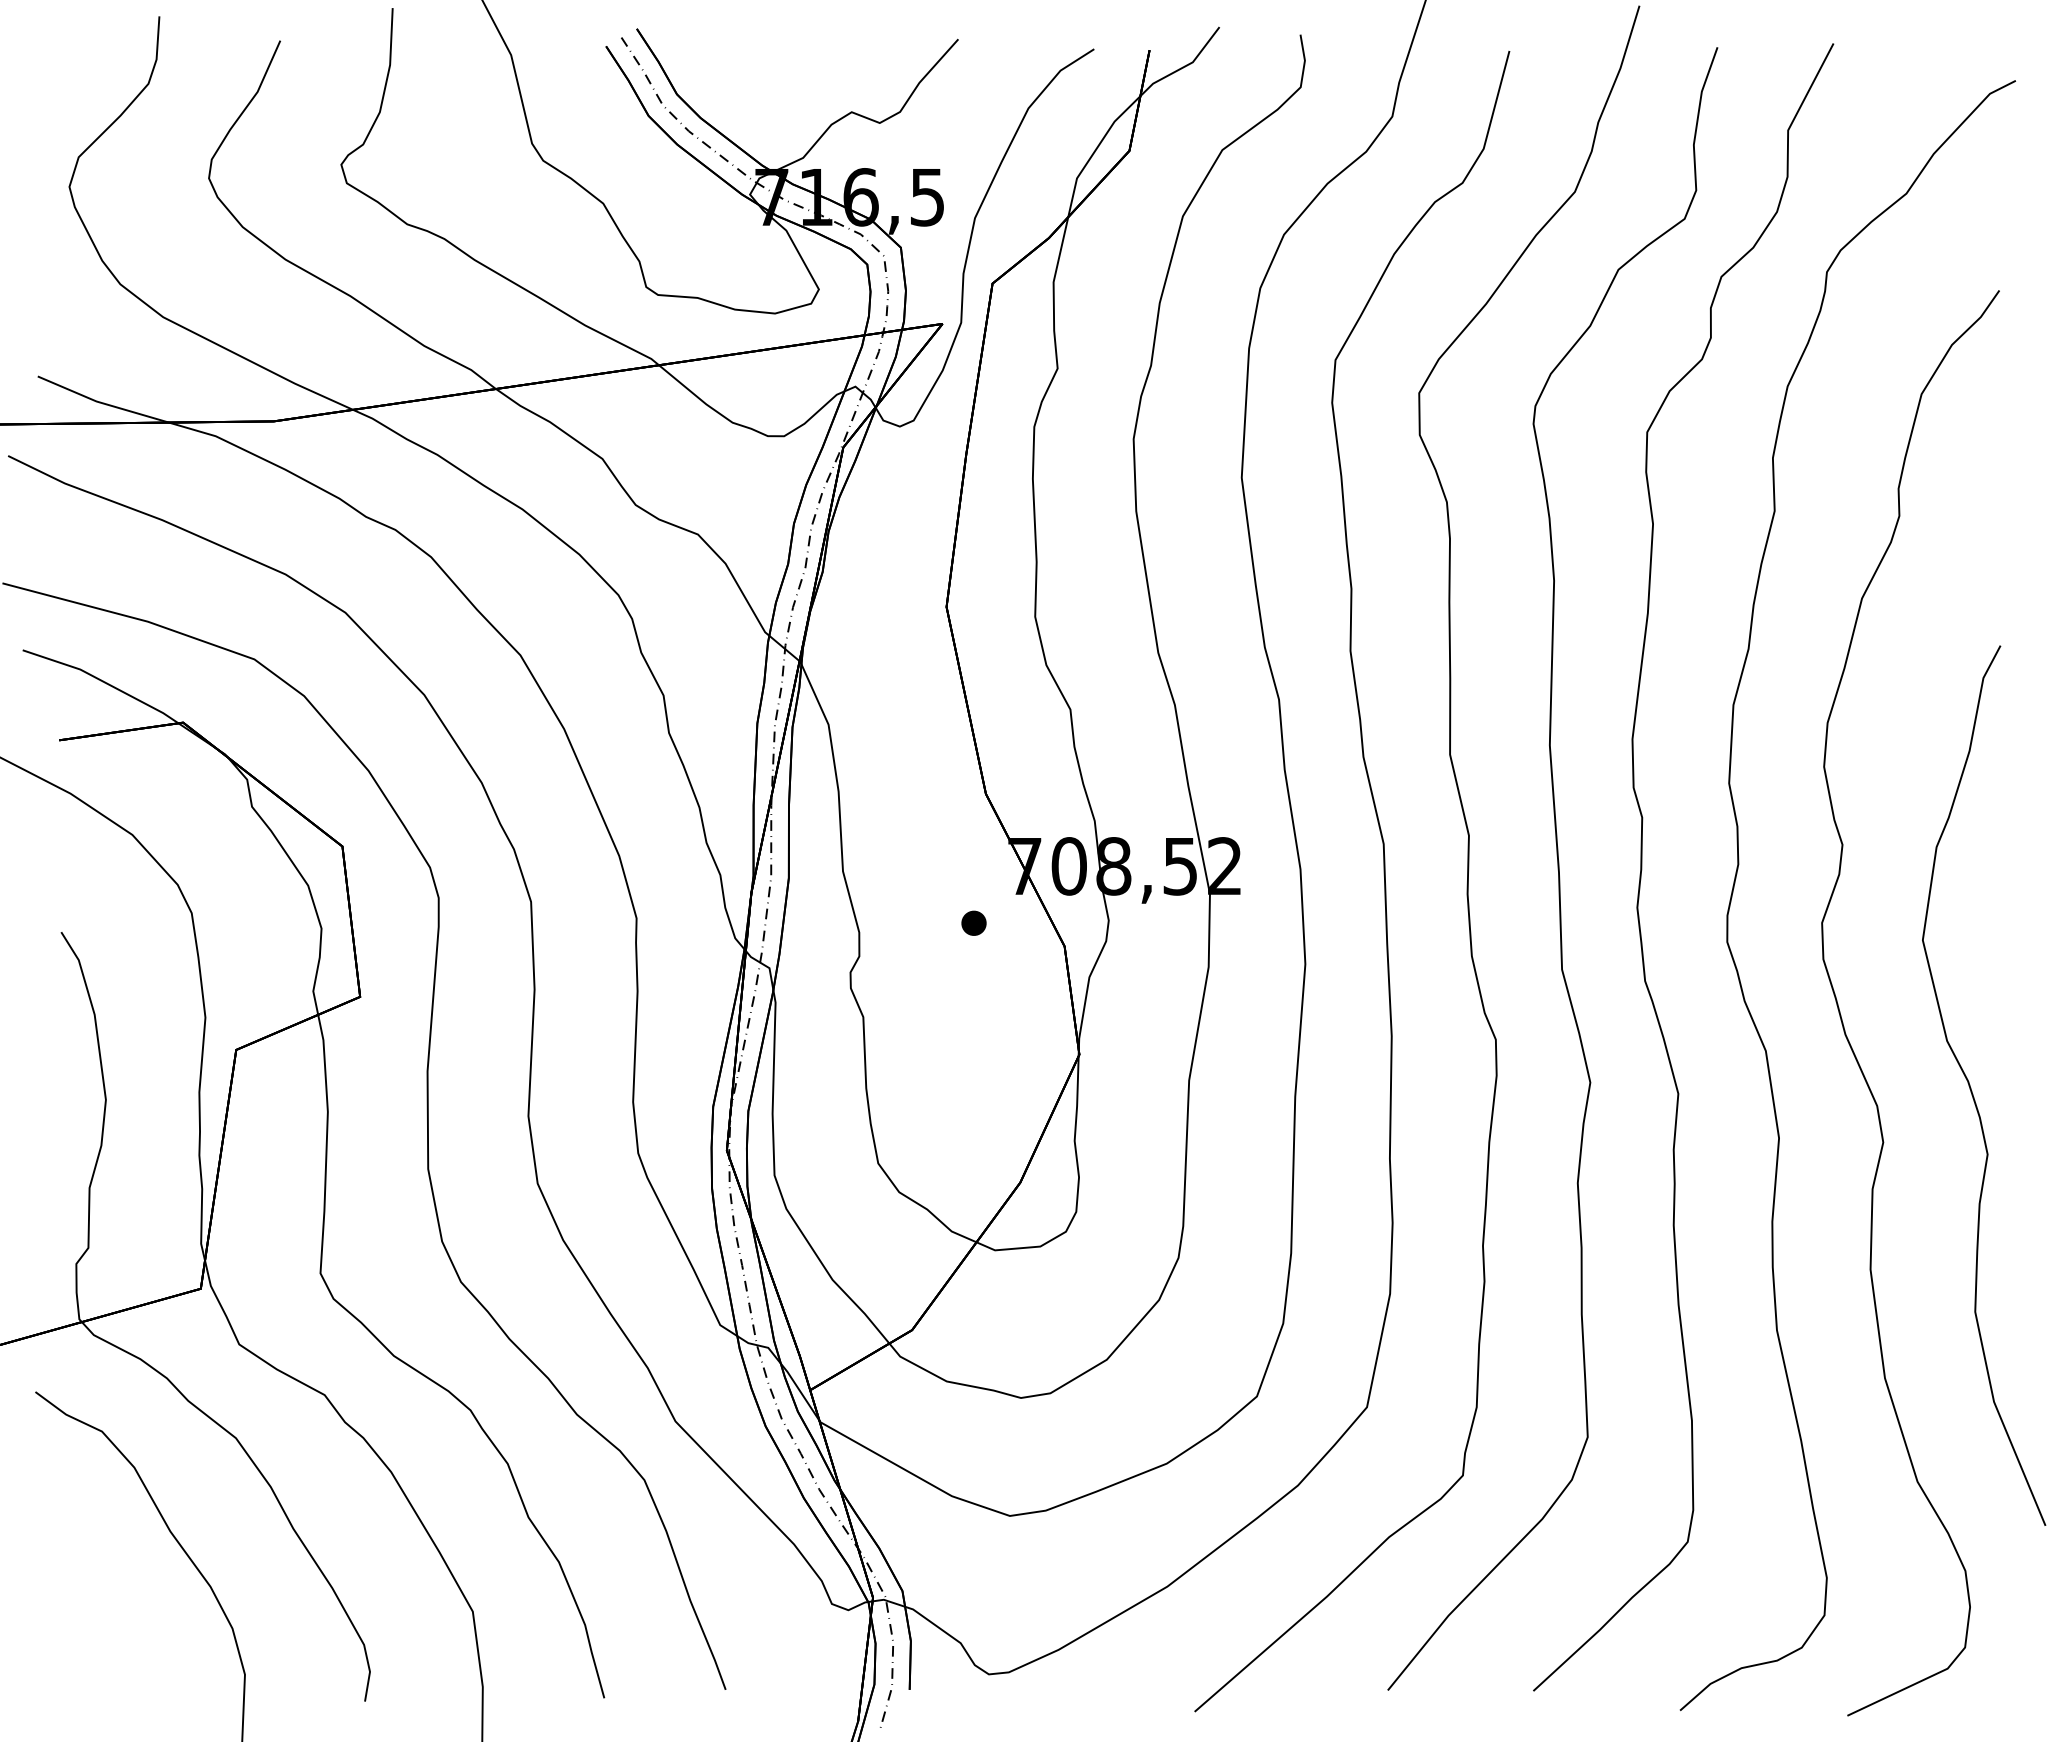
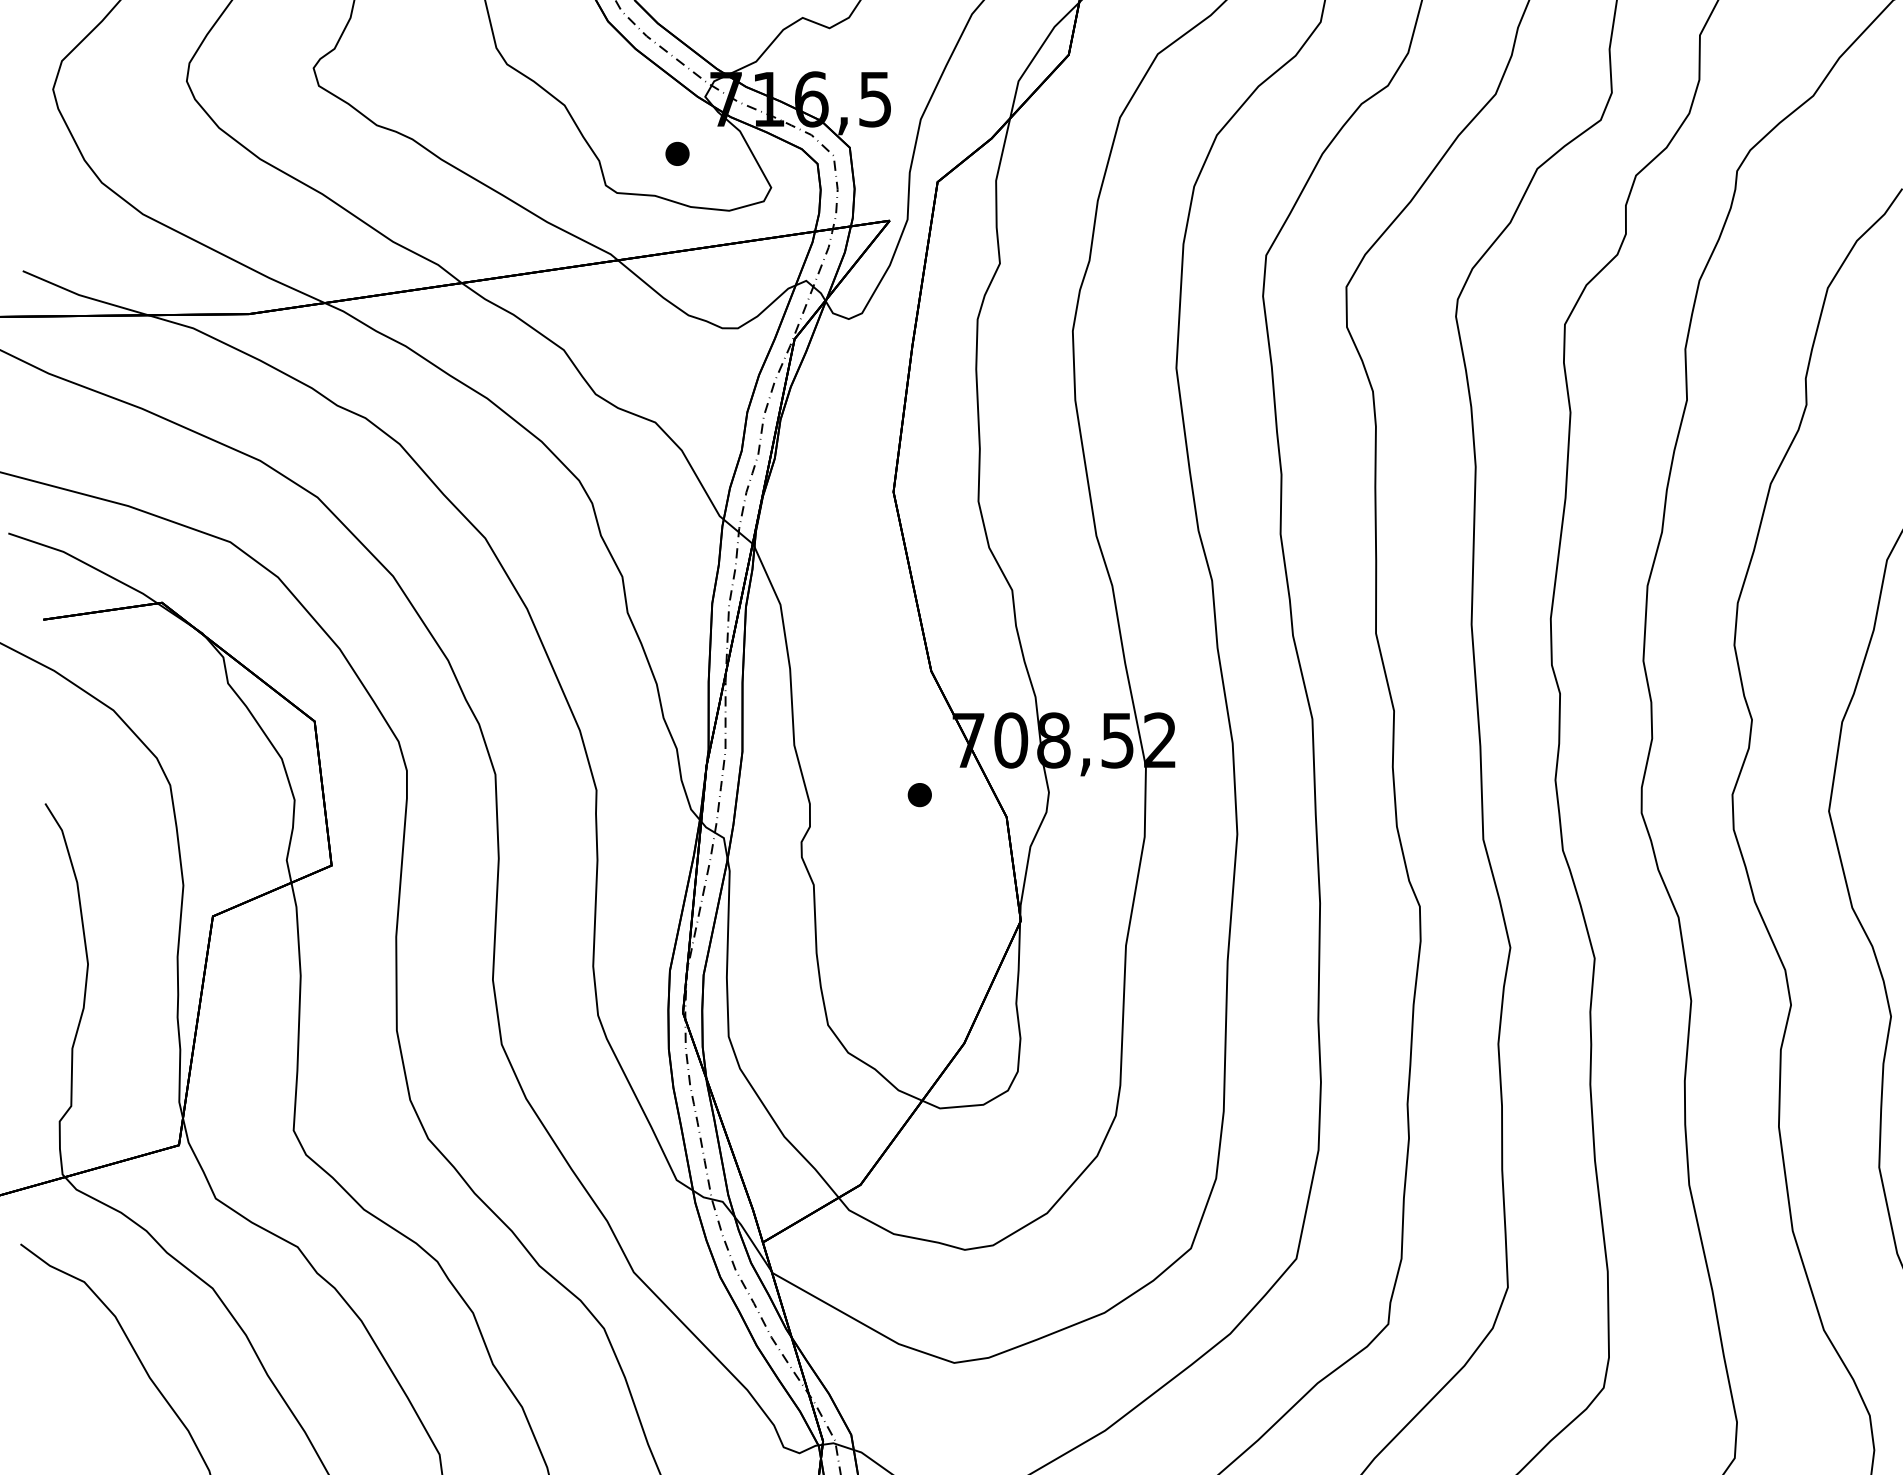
part: (720, 253) -> (676, 153), added

